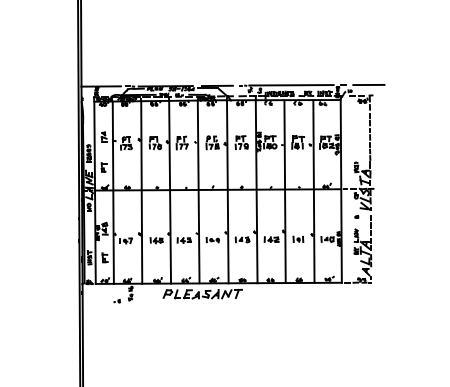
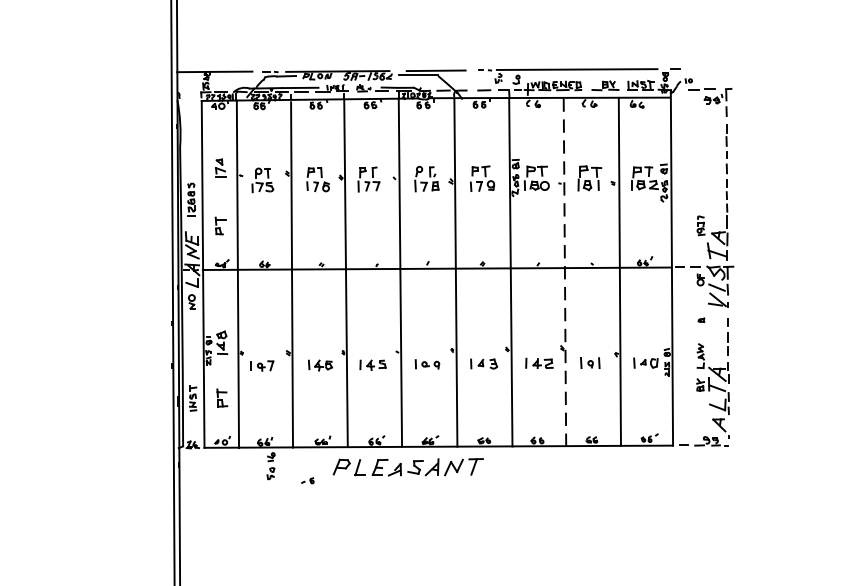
line: (368, 84) -> (723, 68), removed
line: (285, 192) -> (565, 273), solid -> dashed
part: (116, 301) -> (306, 481), moved

